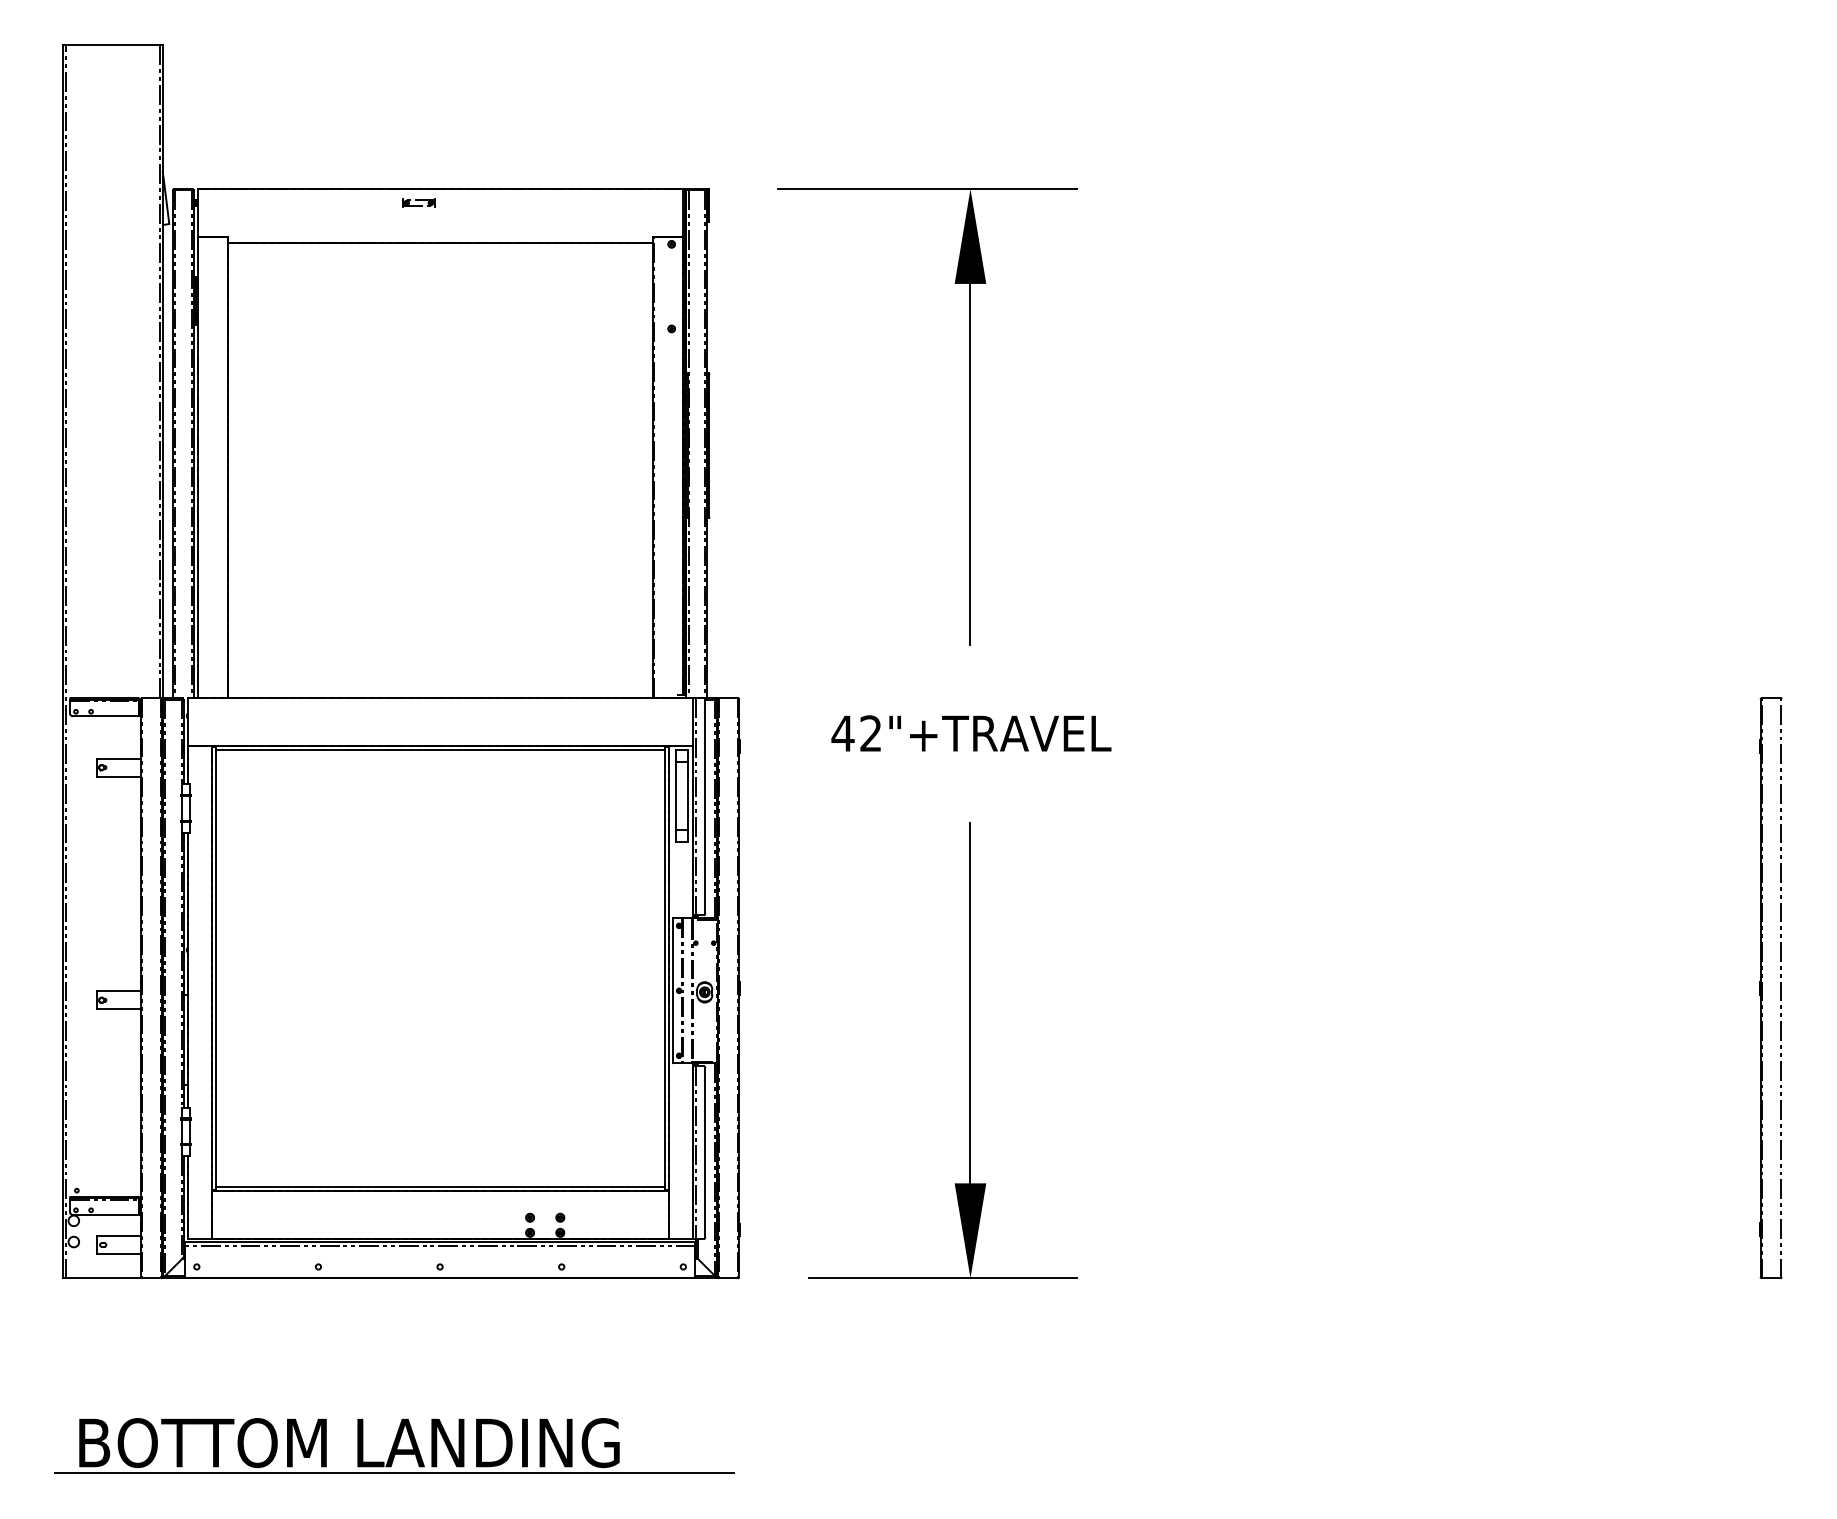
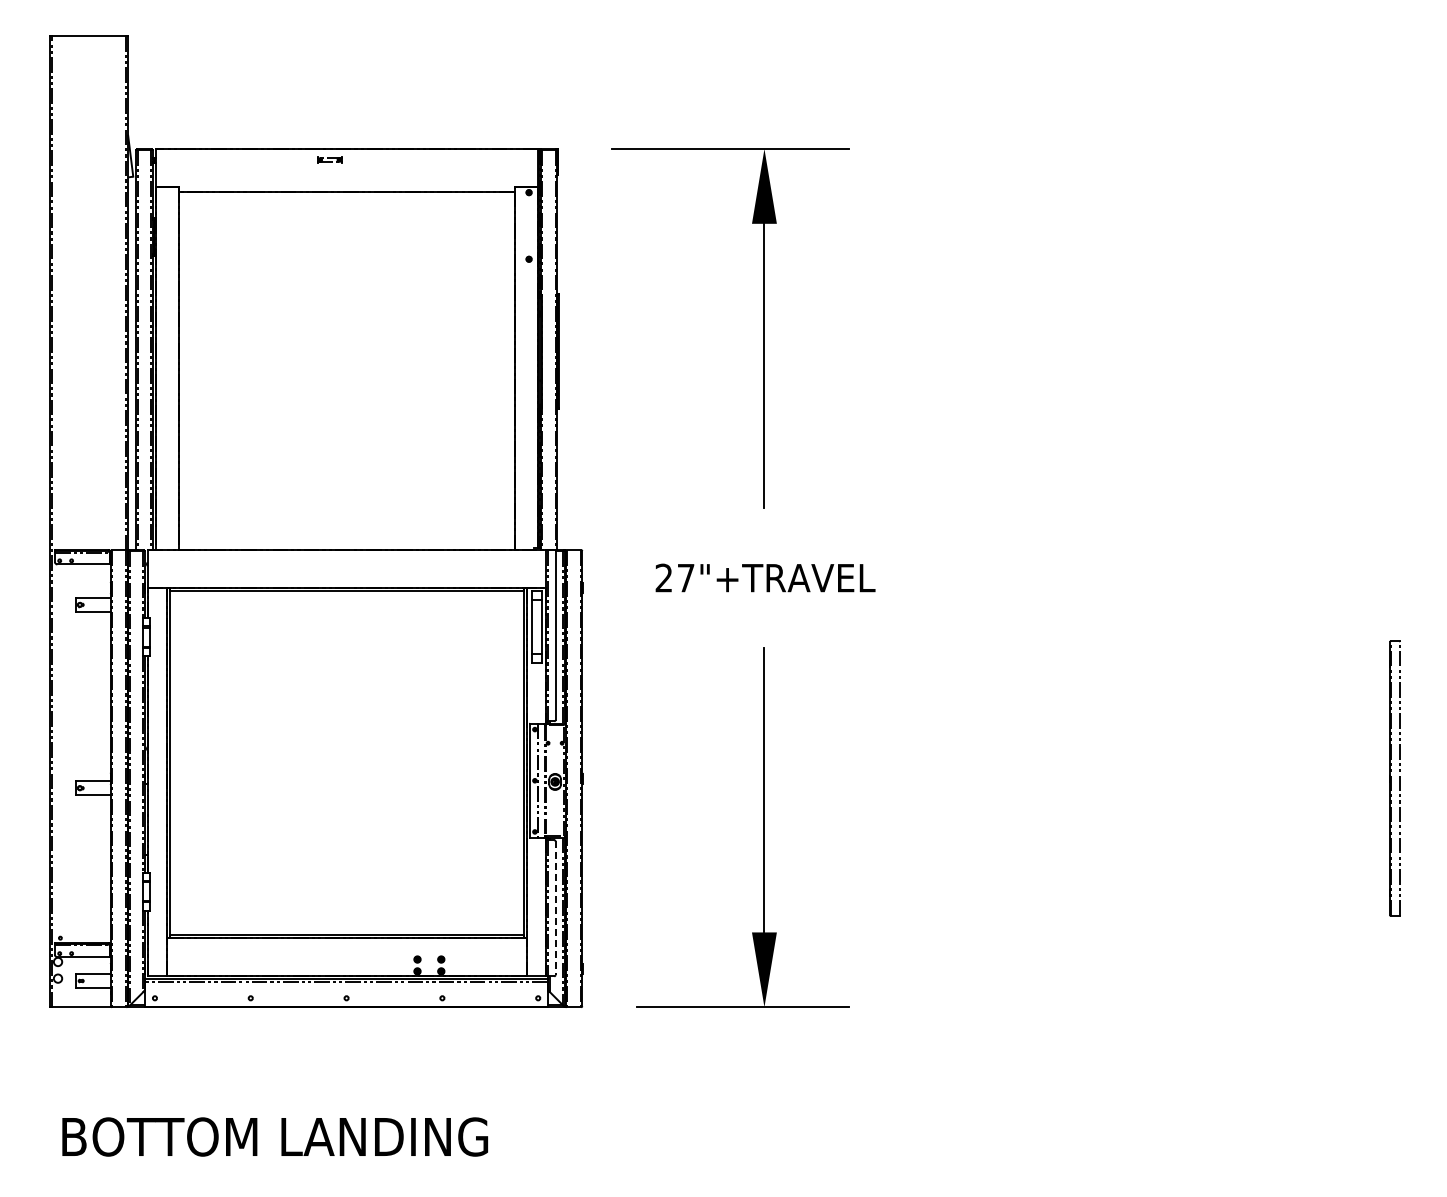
text: (856, 732) -> (674, 577), 42"+TRAVEL -> 27"+TRAVEL
part: (1770, 987) -> (1394, 778), size x0.6
line: (705, 1152) -> (555, 908), solid -> dashed
line: (394, 1474) -> (310, 1161), removed

